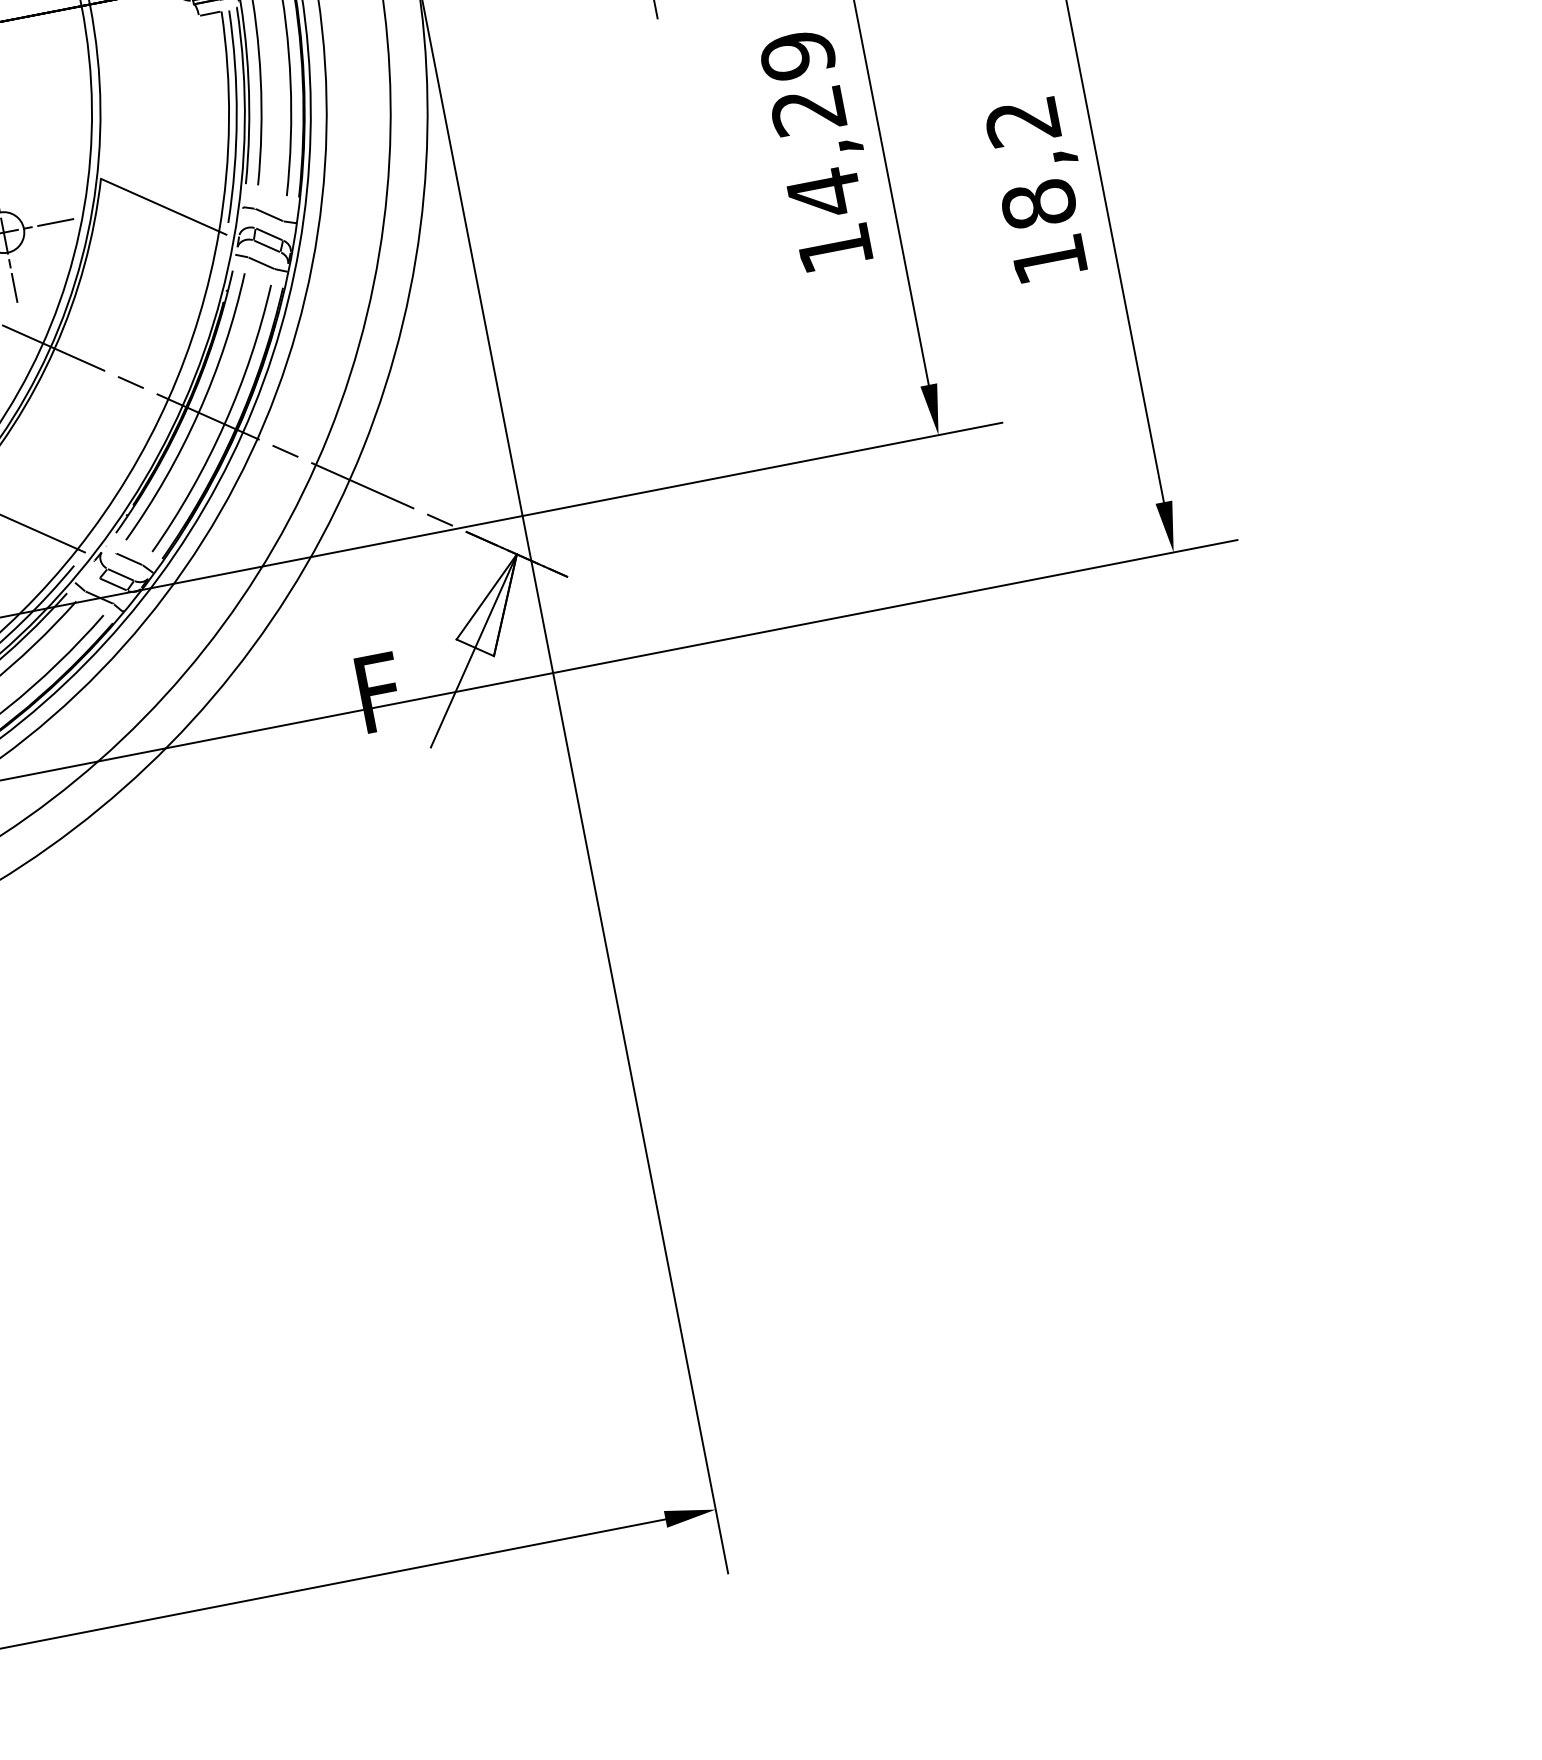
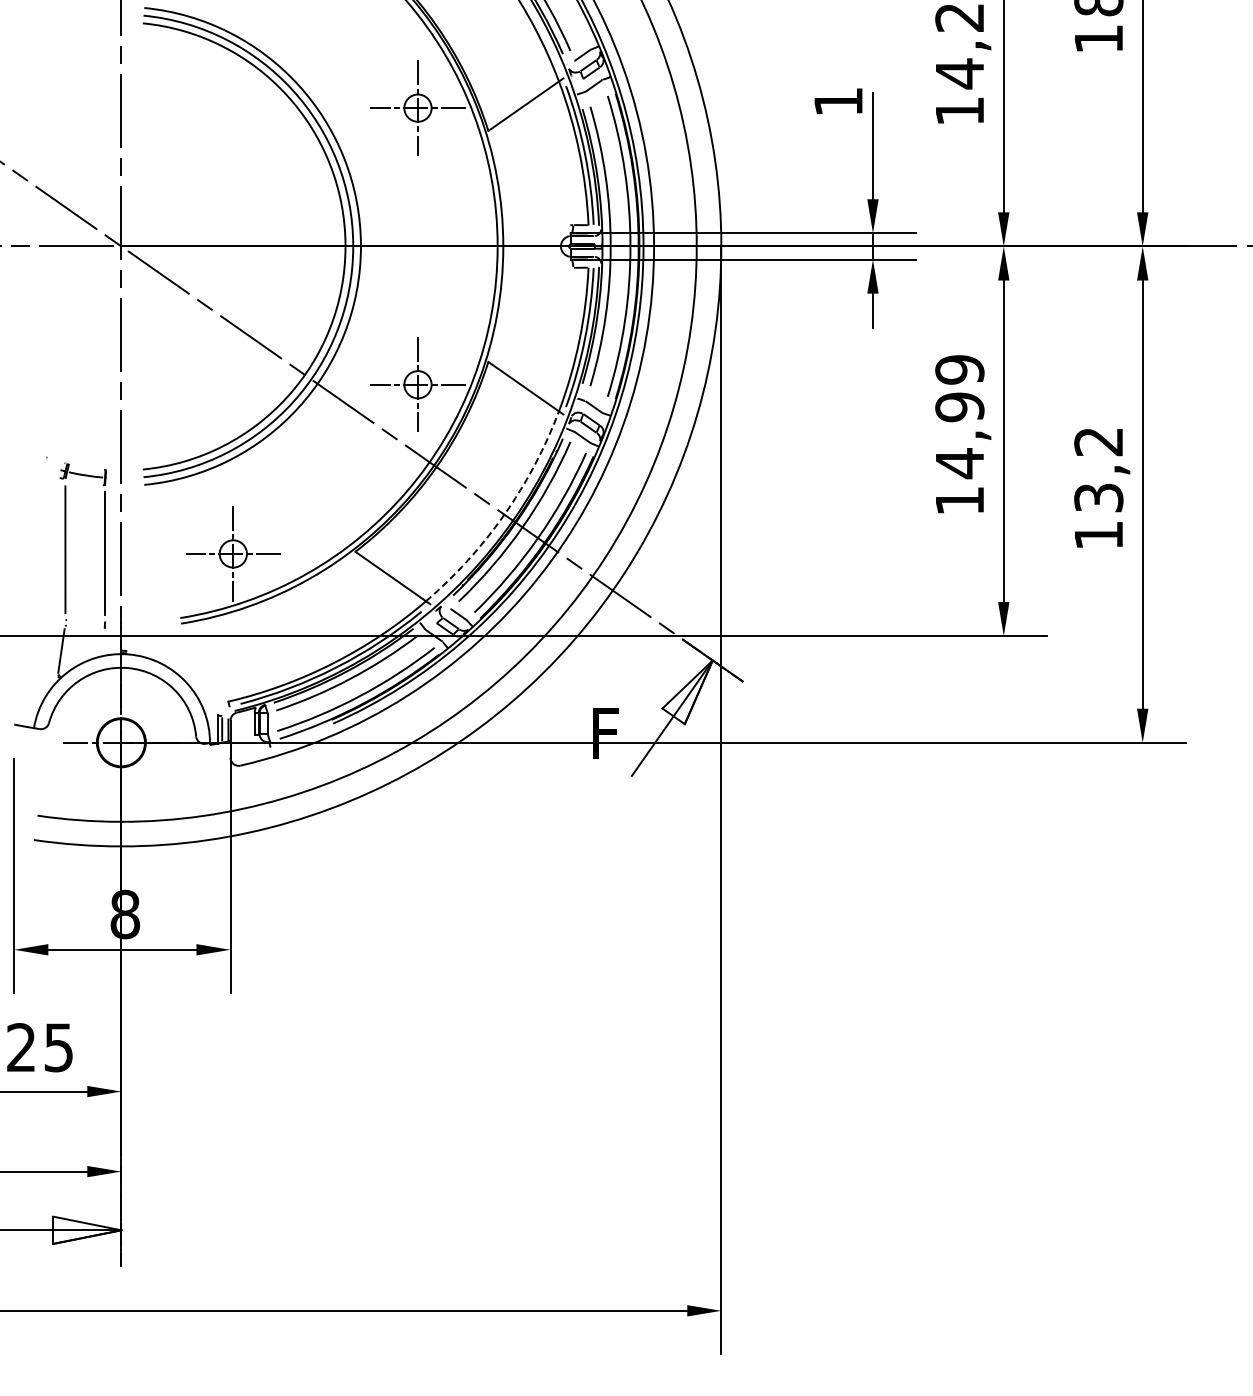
text: (807, 111) -> (959, 407), 14,29 -> 14,99
text: (1038, 203) -> (1098, 497), 18,2 -> 13,2
arc: (168, 398) -> (504, 514), solid -> dashed

